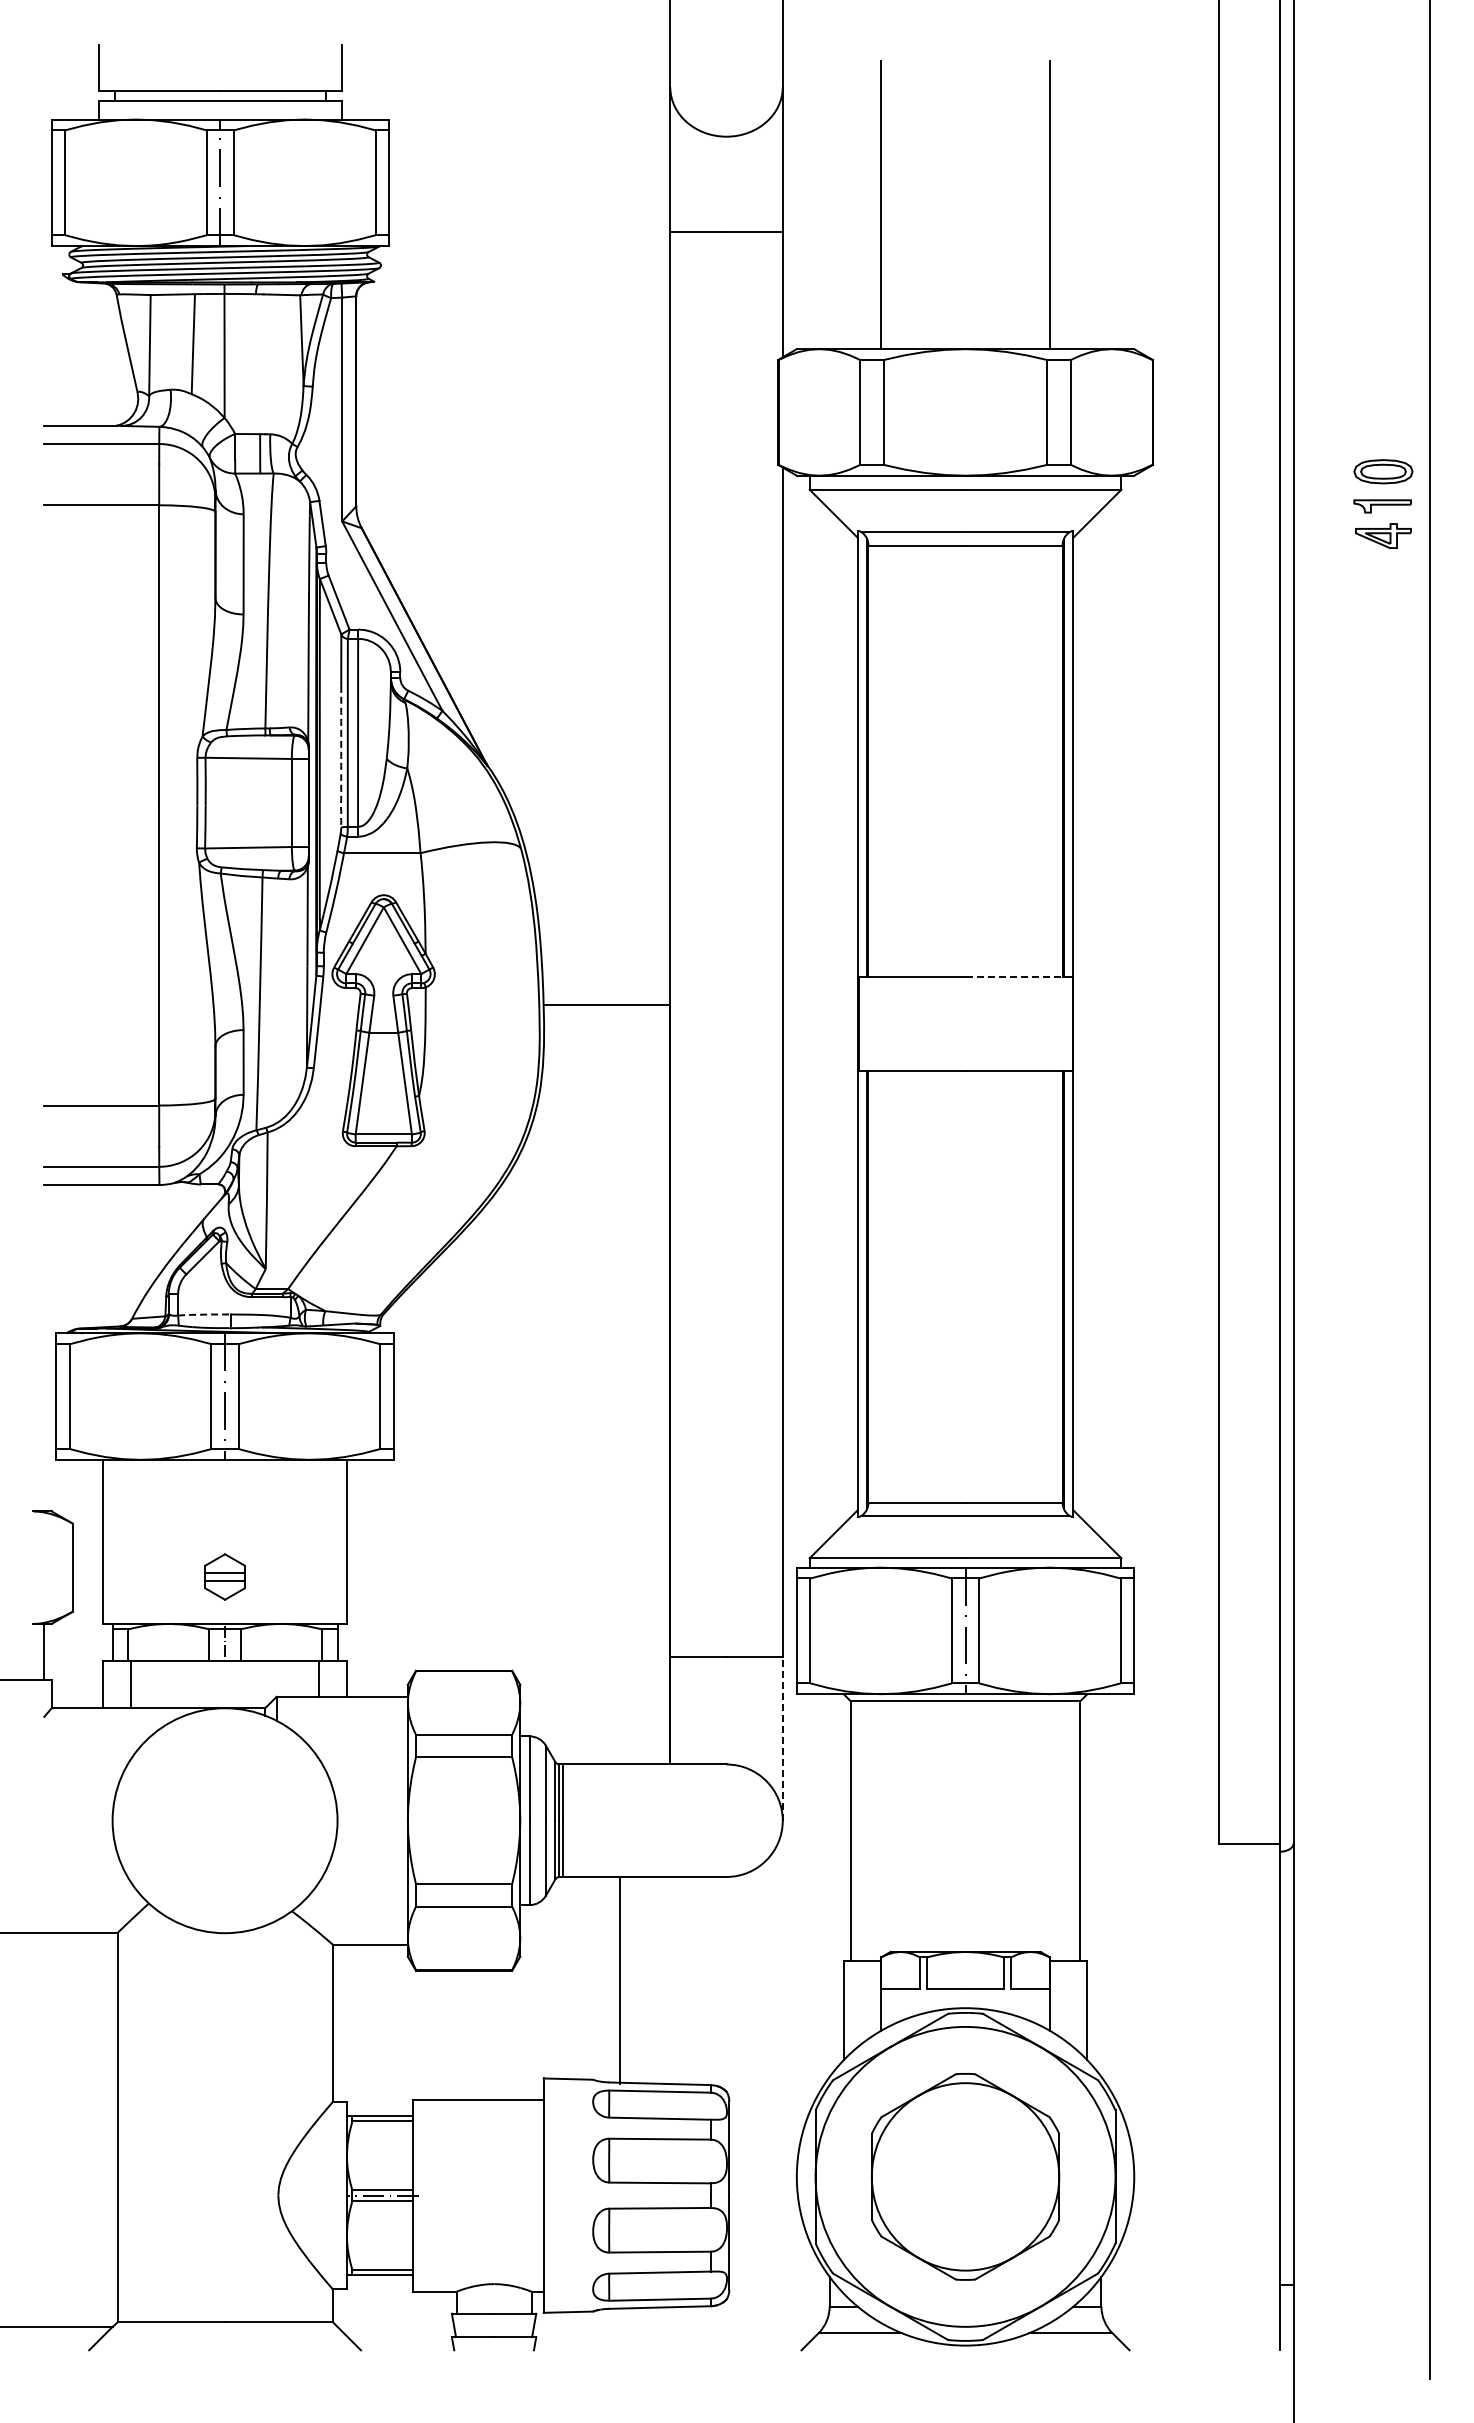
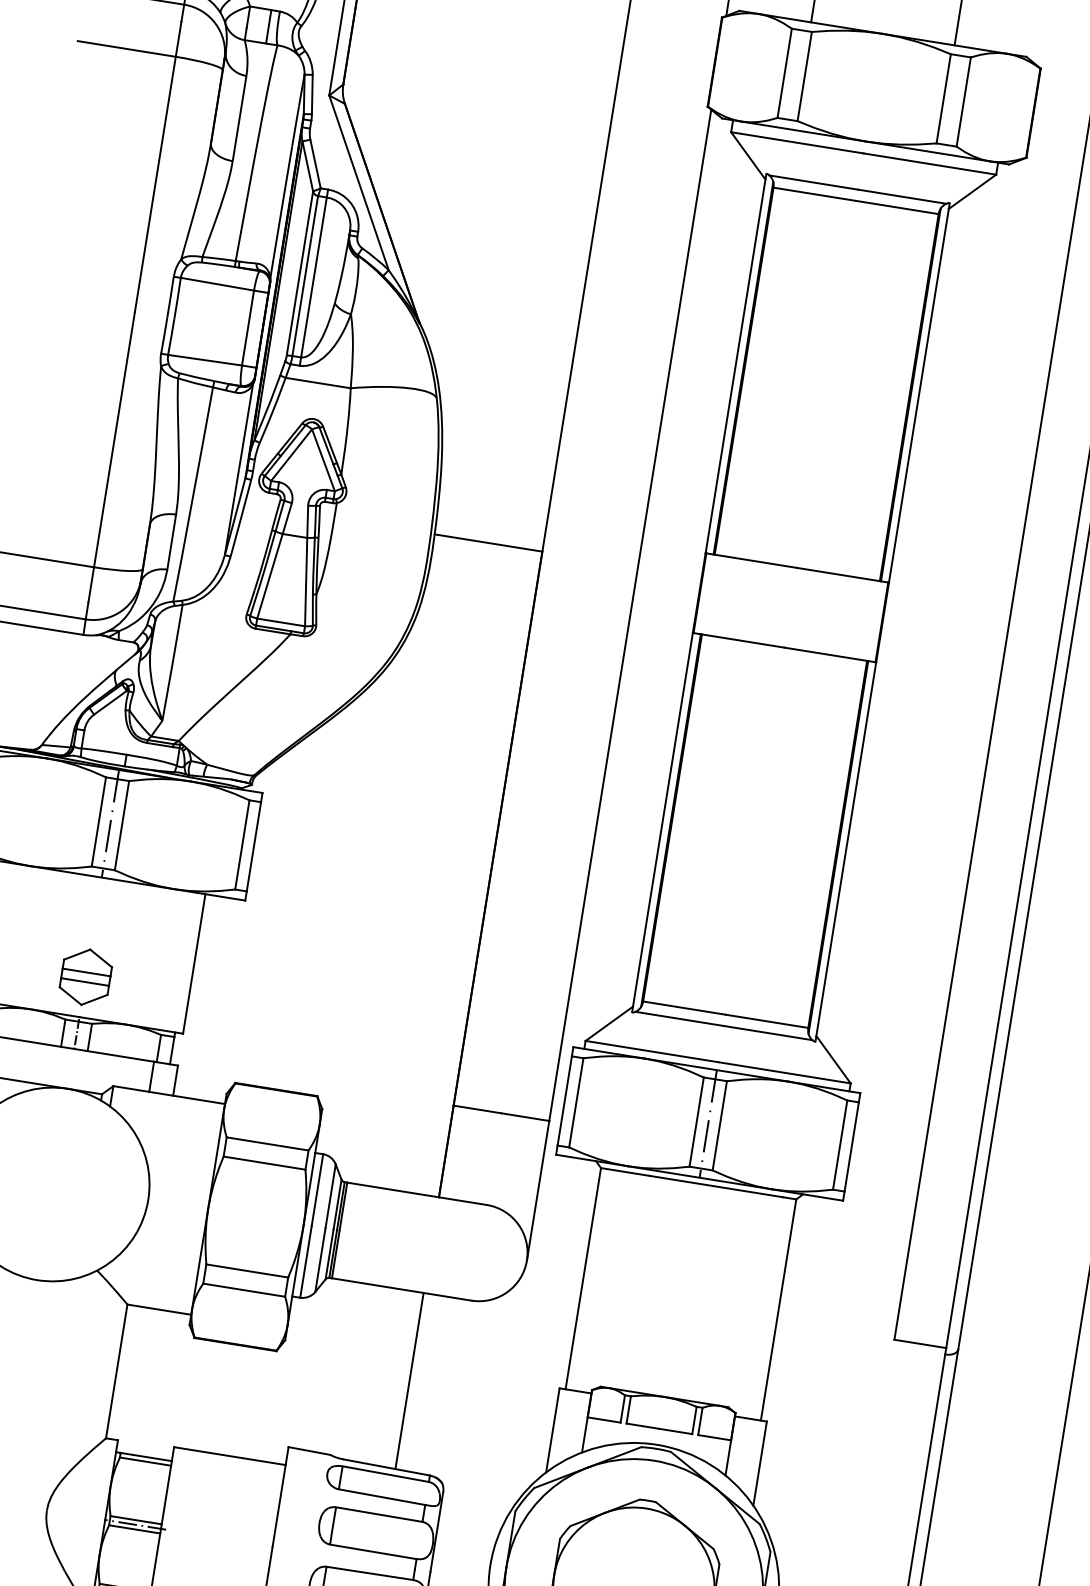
arc: (341, 756) -> (296, 295), dashed -> solid
line: (1019, 977) -> (843, 575), dashed -> solid
line: (205, 1314) -> (104, 751), dashed -> solid
part: (224, 1576) -> (85, 976), size x1.43
line: (782, 1738) -> (537, 1190), dashed -> solid
line: (620, 1980) -> (409, 1381), moved

